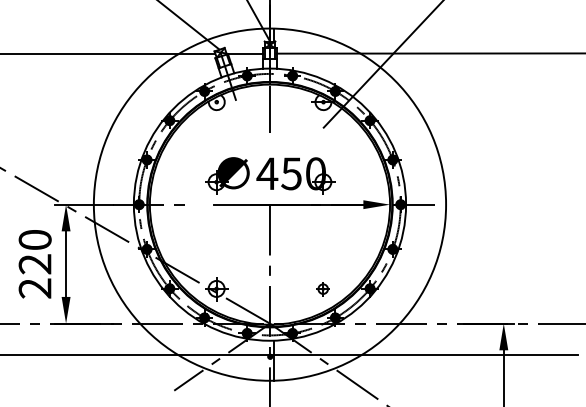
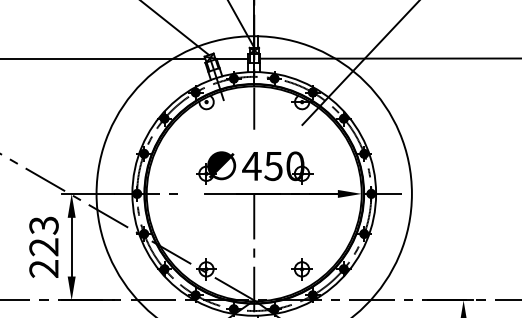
text: (34, 240) -> (43, 225), 220 -> 223
part: (322, 289) -> (301, 269), size x1.67

